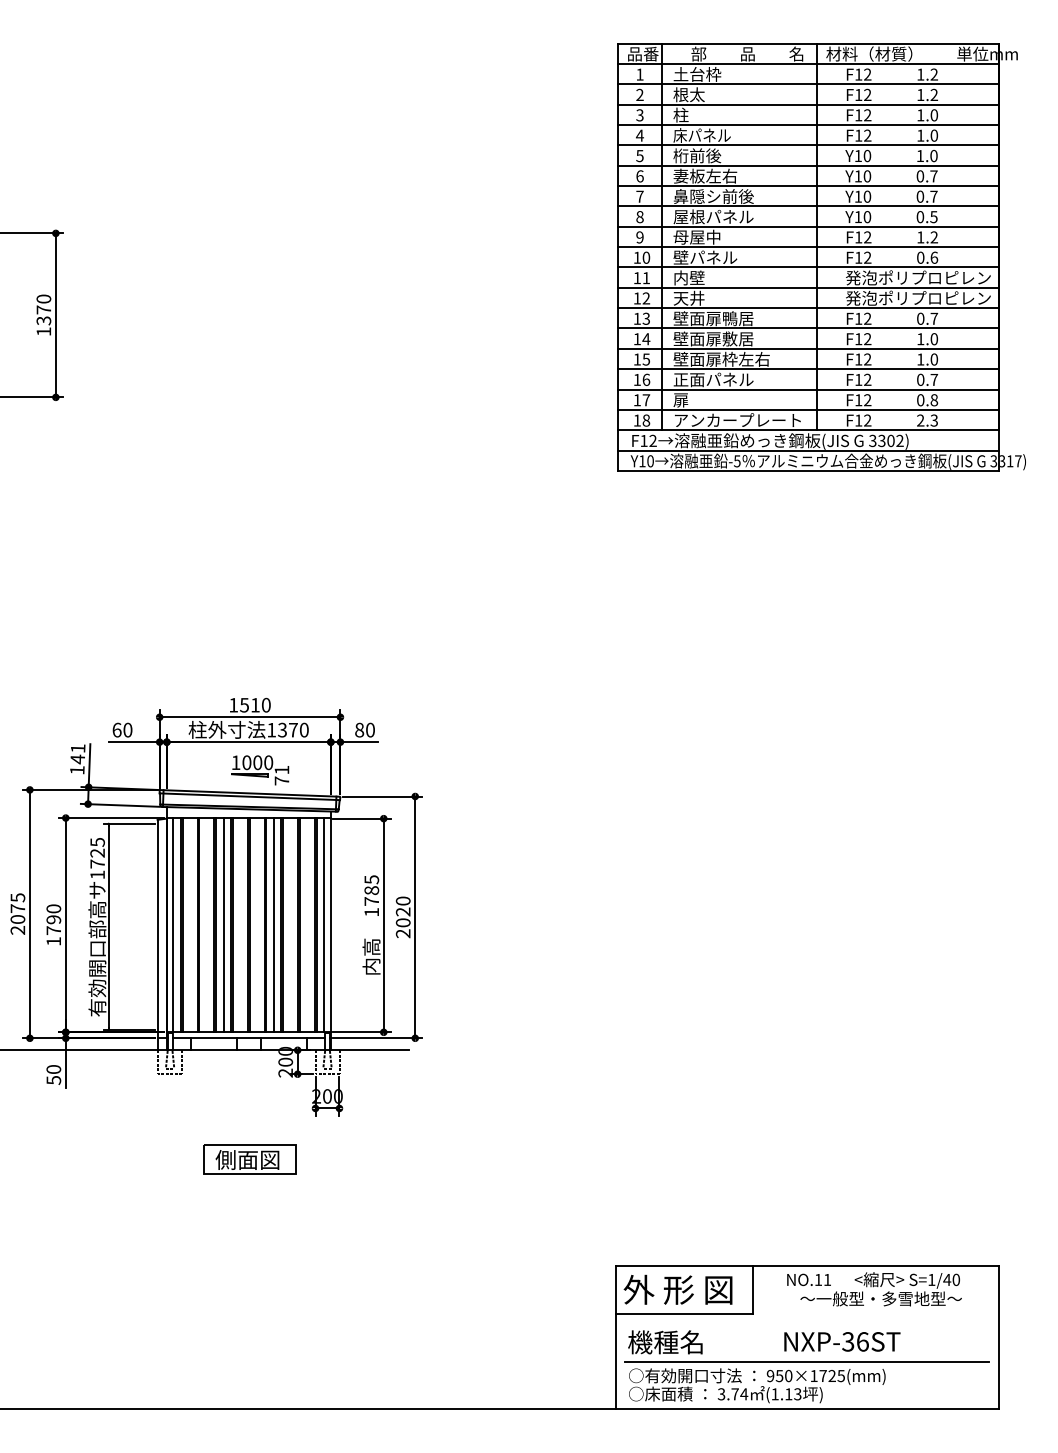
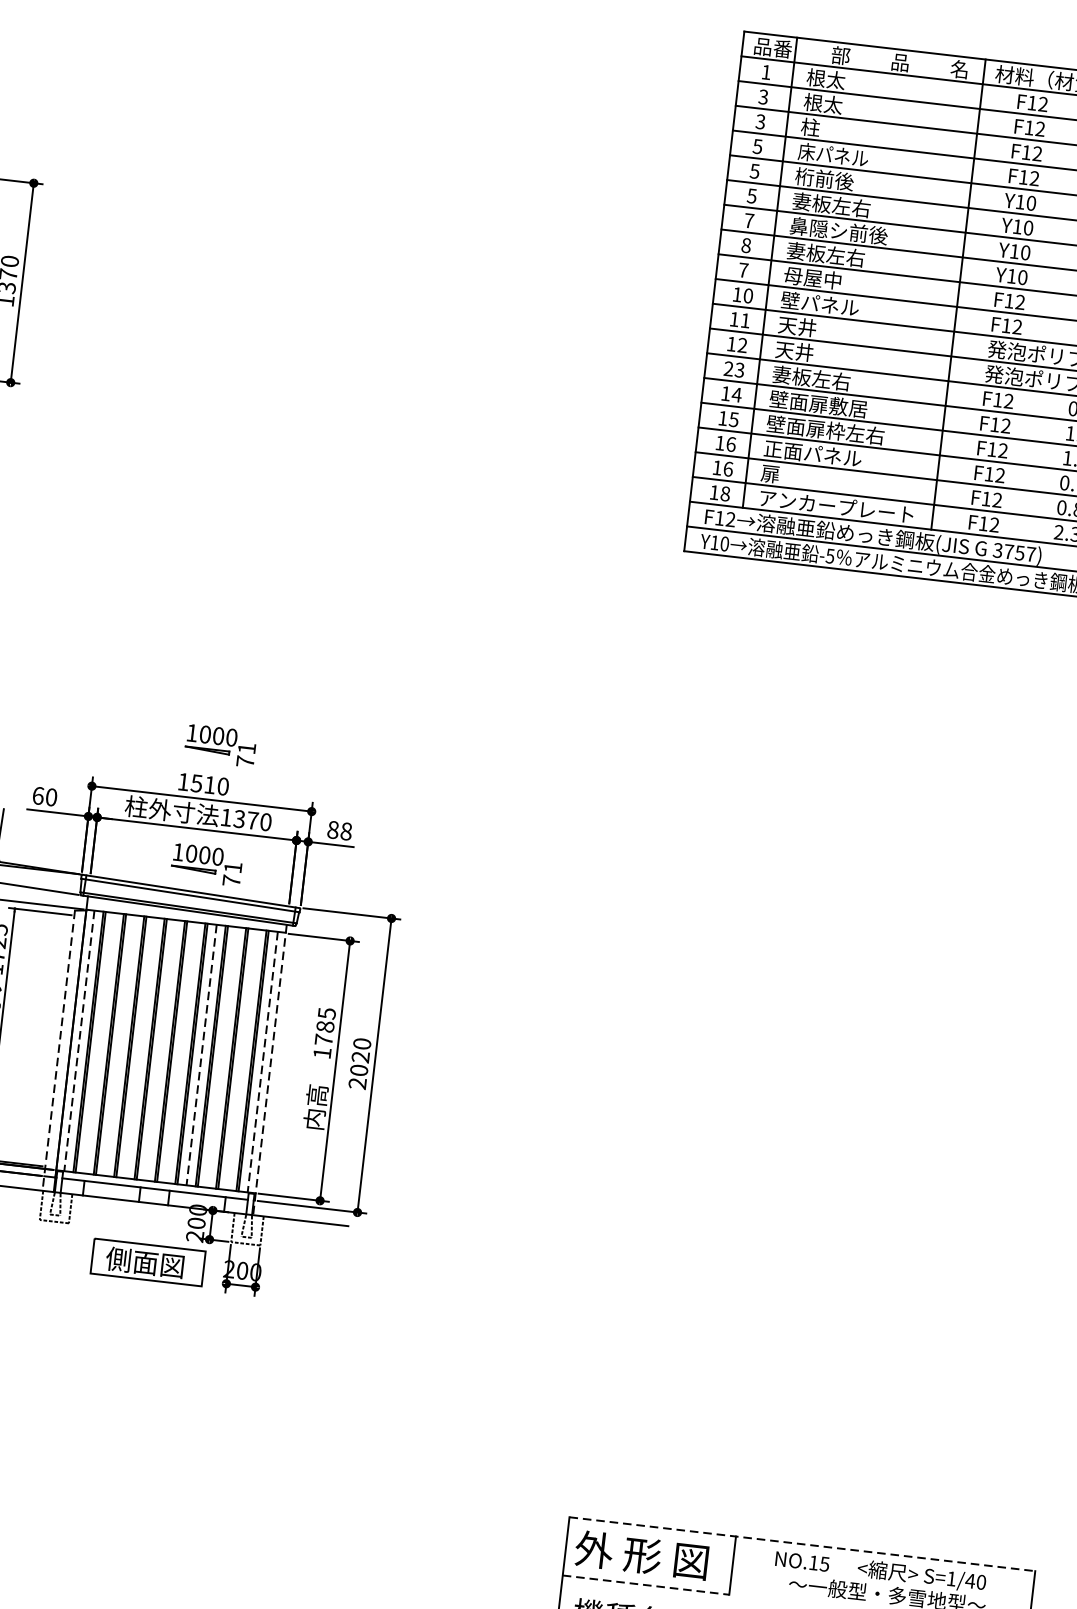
text: (697, 74) -> (836, 80), 土台枠 -> 根太
text: (639, 95) -> (762, 97), 2 -> 3
text: (639, 135) -> (757, 146), 4 -> 5
text: (639, 176) -> (751, 196), 6 -> 5
text: (713, 216) -> (835, 255), 屋根パネル -> 妻板左右
text: (639, 237) -> (742, 270), 9 -> 7
text: (688, 277) -> (796, 325), 内壁 -> 天井
text: (636, 318) -> (727, 368), 13 -> 23
text: (713, 318) -> (821, 379), 壁面扉鴨居 -> 妻板左右
text: (646, 400) -> (728, 469), 17 -> 16
text: (890, 440) -> (1019, 552), 3302) -> 3757)
part: (260, 672) -> (220, 745), added
text: (370, 730) -> (346, 831), 80 -> 88
line: (173, 925) -> (79, 1041), solid -> dashed
line: (223, 925) -> (140, 1048), removed
line: (273, 925) -> (201, 1055), solid -> dashed
line: (324, 925) -> (263, 1062), solid -> dashed
line: (330, 931) -> (269, 1070), solid -> dashed
line: (157, 935) -> (58, 1051), solid -> dashed
part: (249, 1159) -> (147, 1262), moved
line: (807, 1265) -> (802, 1543), solid -> dashed
text: (827, 1280) -> (824, 1564), NO.11 -> NO.15
line: (684, 1313) -> (646, 1584), solid -> dashed

